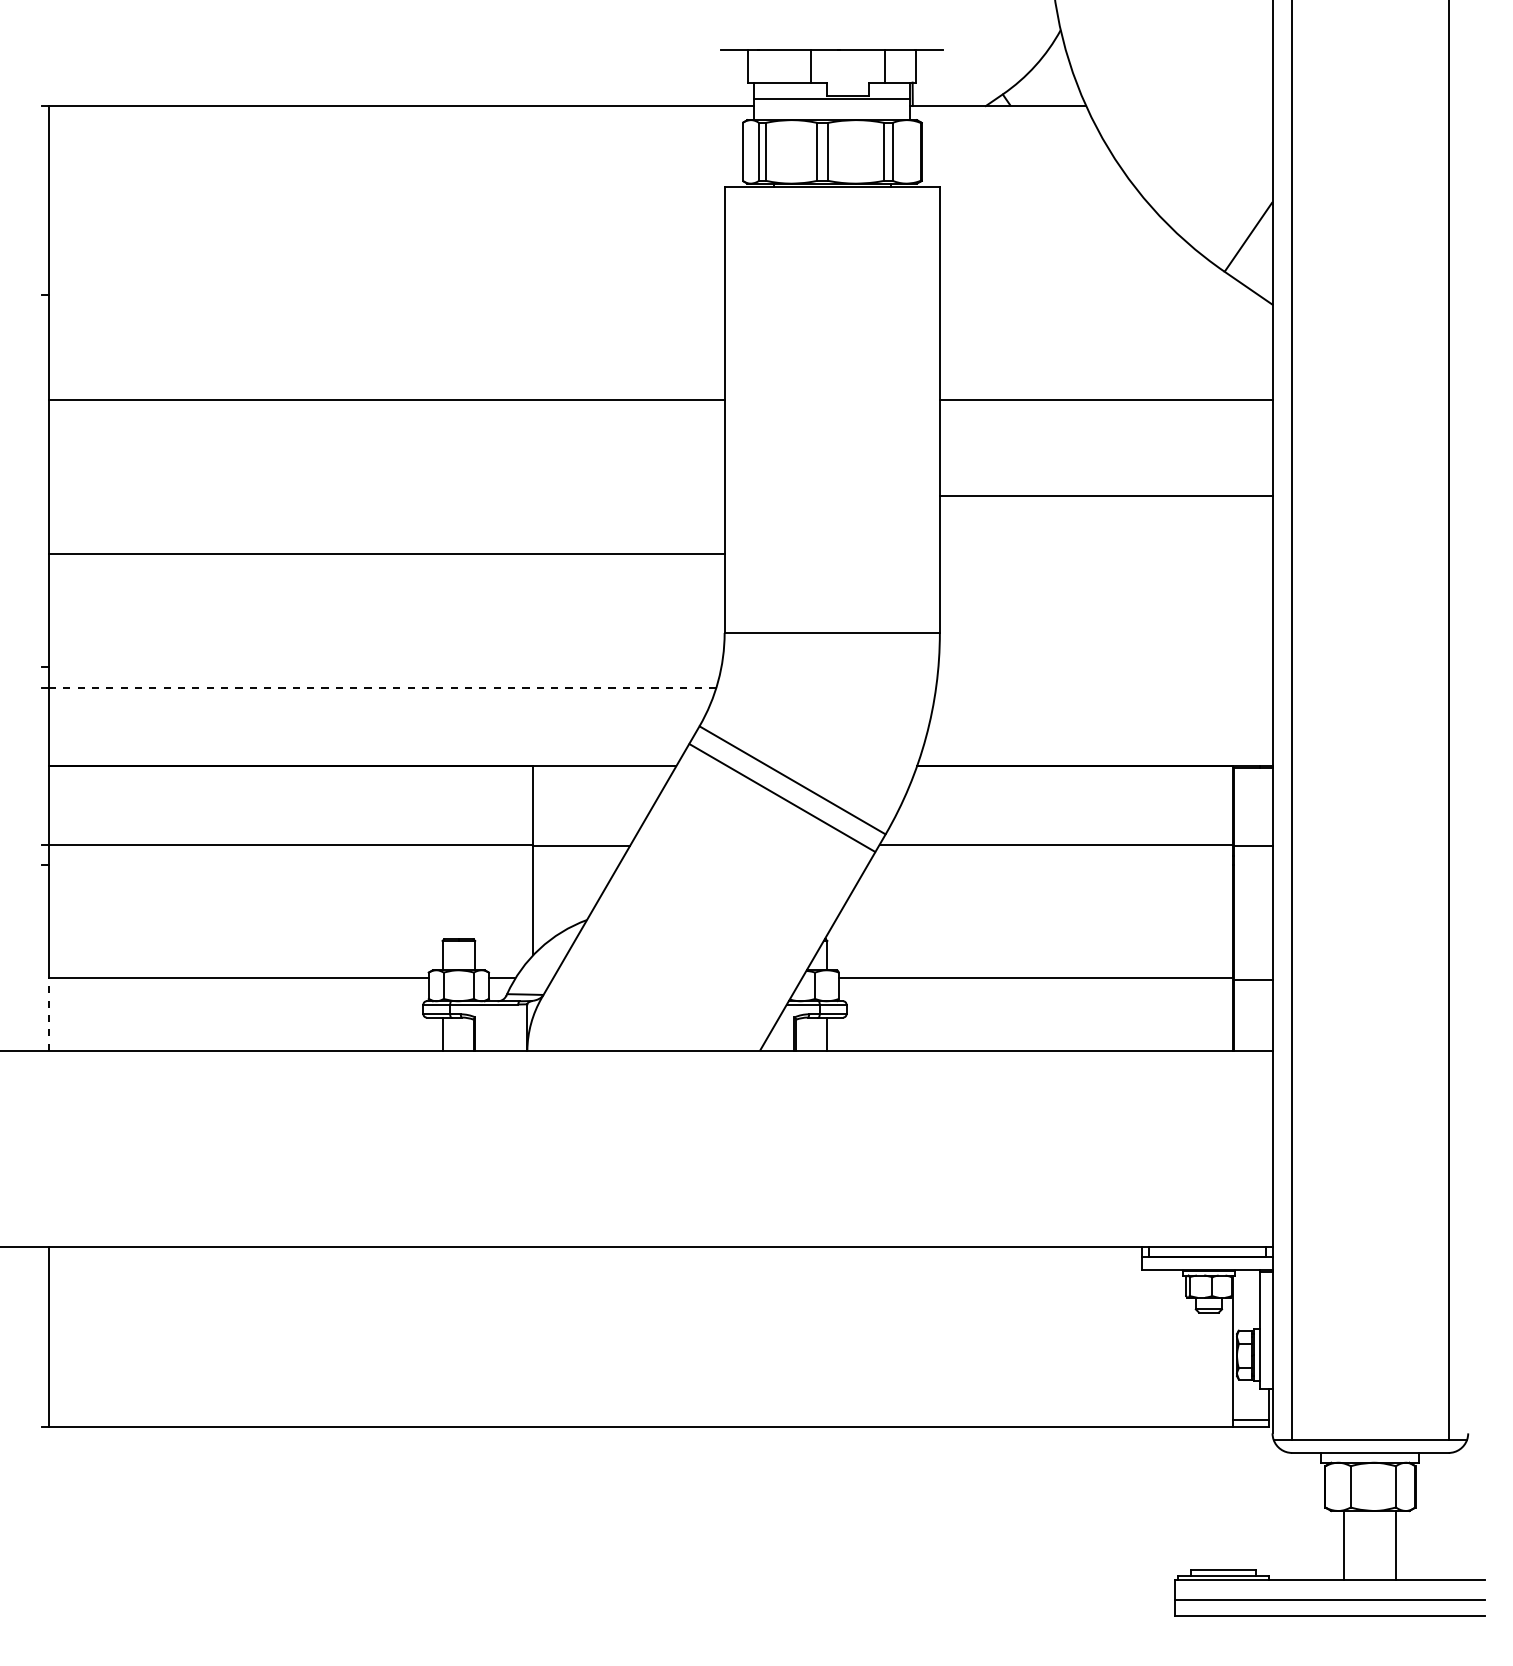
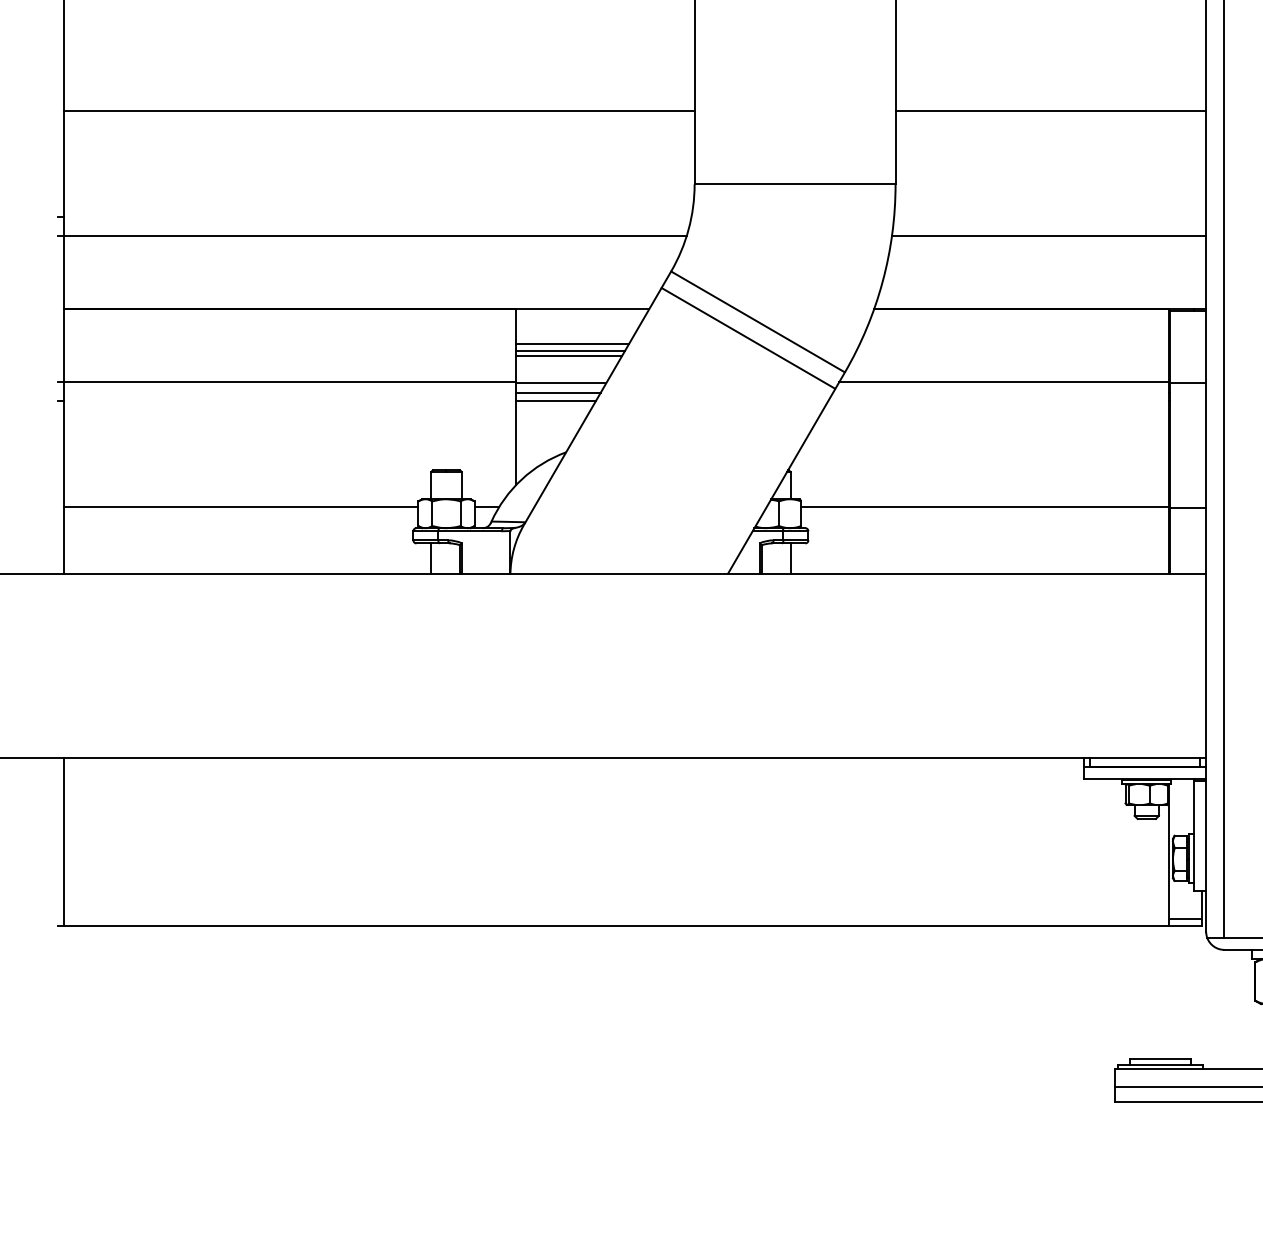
line: (1105, 496) -> (1050, 111), moved
line: (382, 688) -> (375, 236), dashed -> solid
line: (1104, 688) -> (1049, 236), added
line: (593, 803) -> (572, 343), added
line: (591, 811) -> (570, 351), added
line: (589, 816) -> (568, 355), added
line: (578, 856) -> (558, 393), added
line: (575, 865) -> (555, 401), added
line: (48, 1014) -> (63, 540), dashed -> solid

